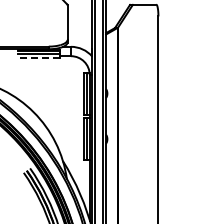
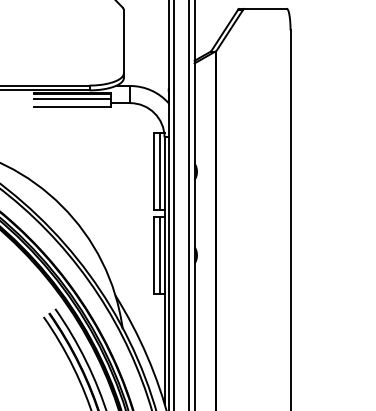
line: (38, 58) -> (70, 107), dashed -> solid

